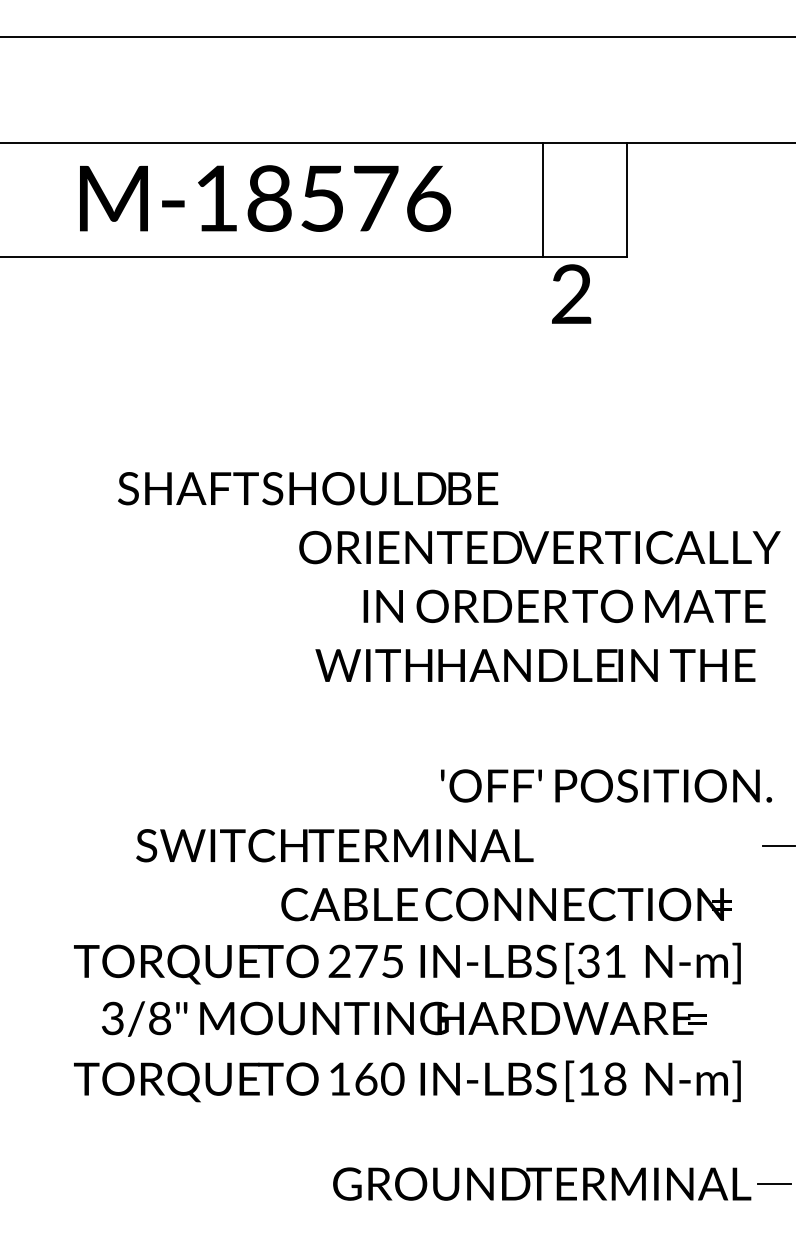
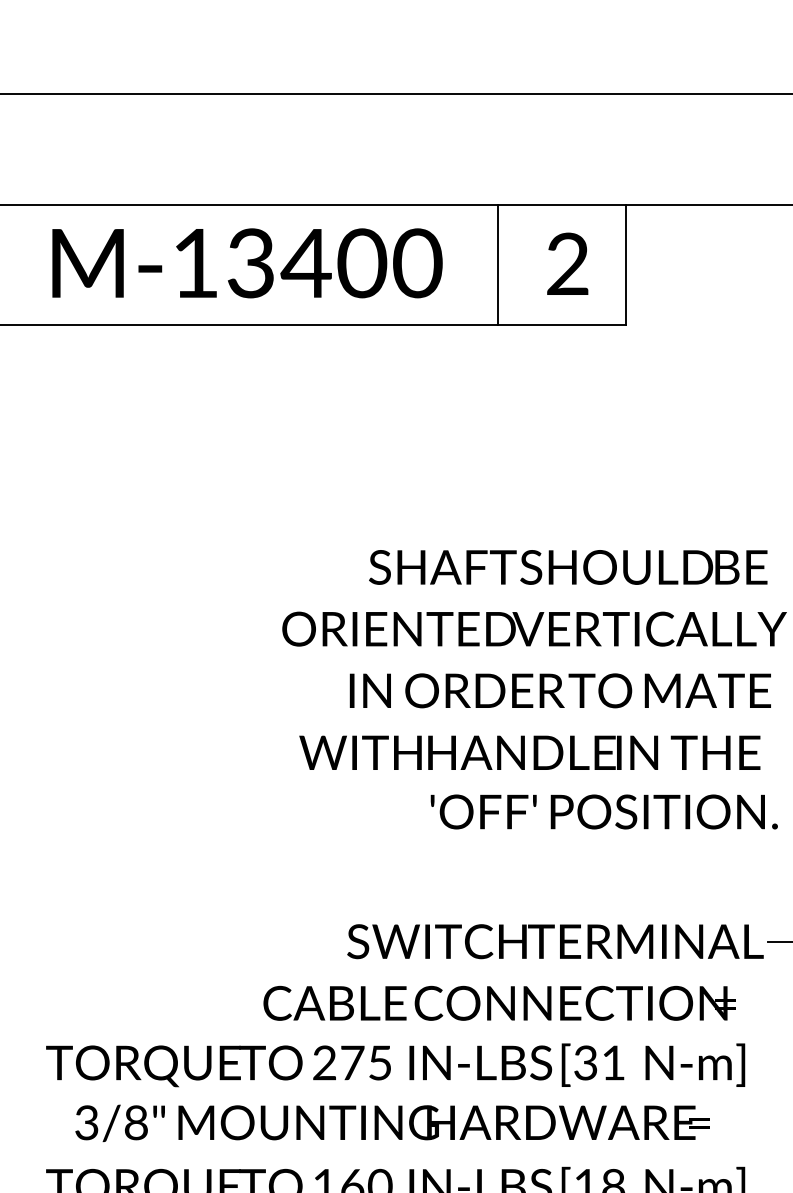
text: (349, 198) -> (334, 263), M-18576 -> M-13400
line: (542, 199) -> (497, 264), moved
text: (571, 293) -> (567, 263), moved
text: (308, 488) -> (568, 567), moved
text: (606, 785) -> (604, 811), moved
text: (334, 845) -> (555, 941), moved

